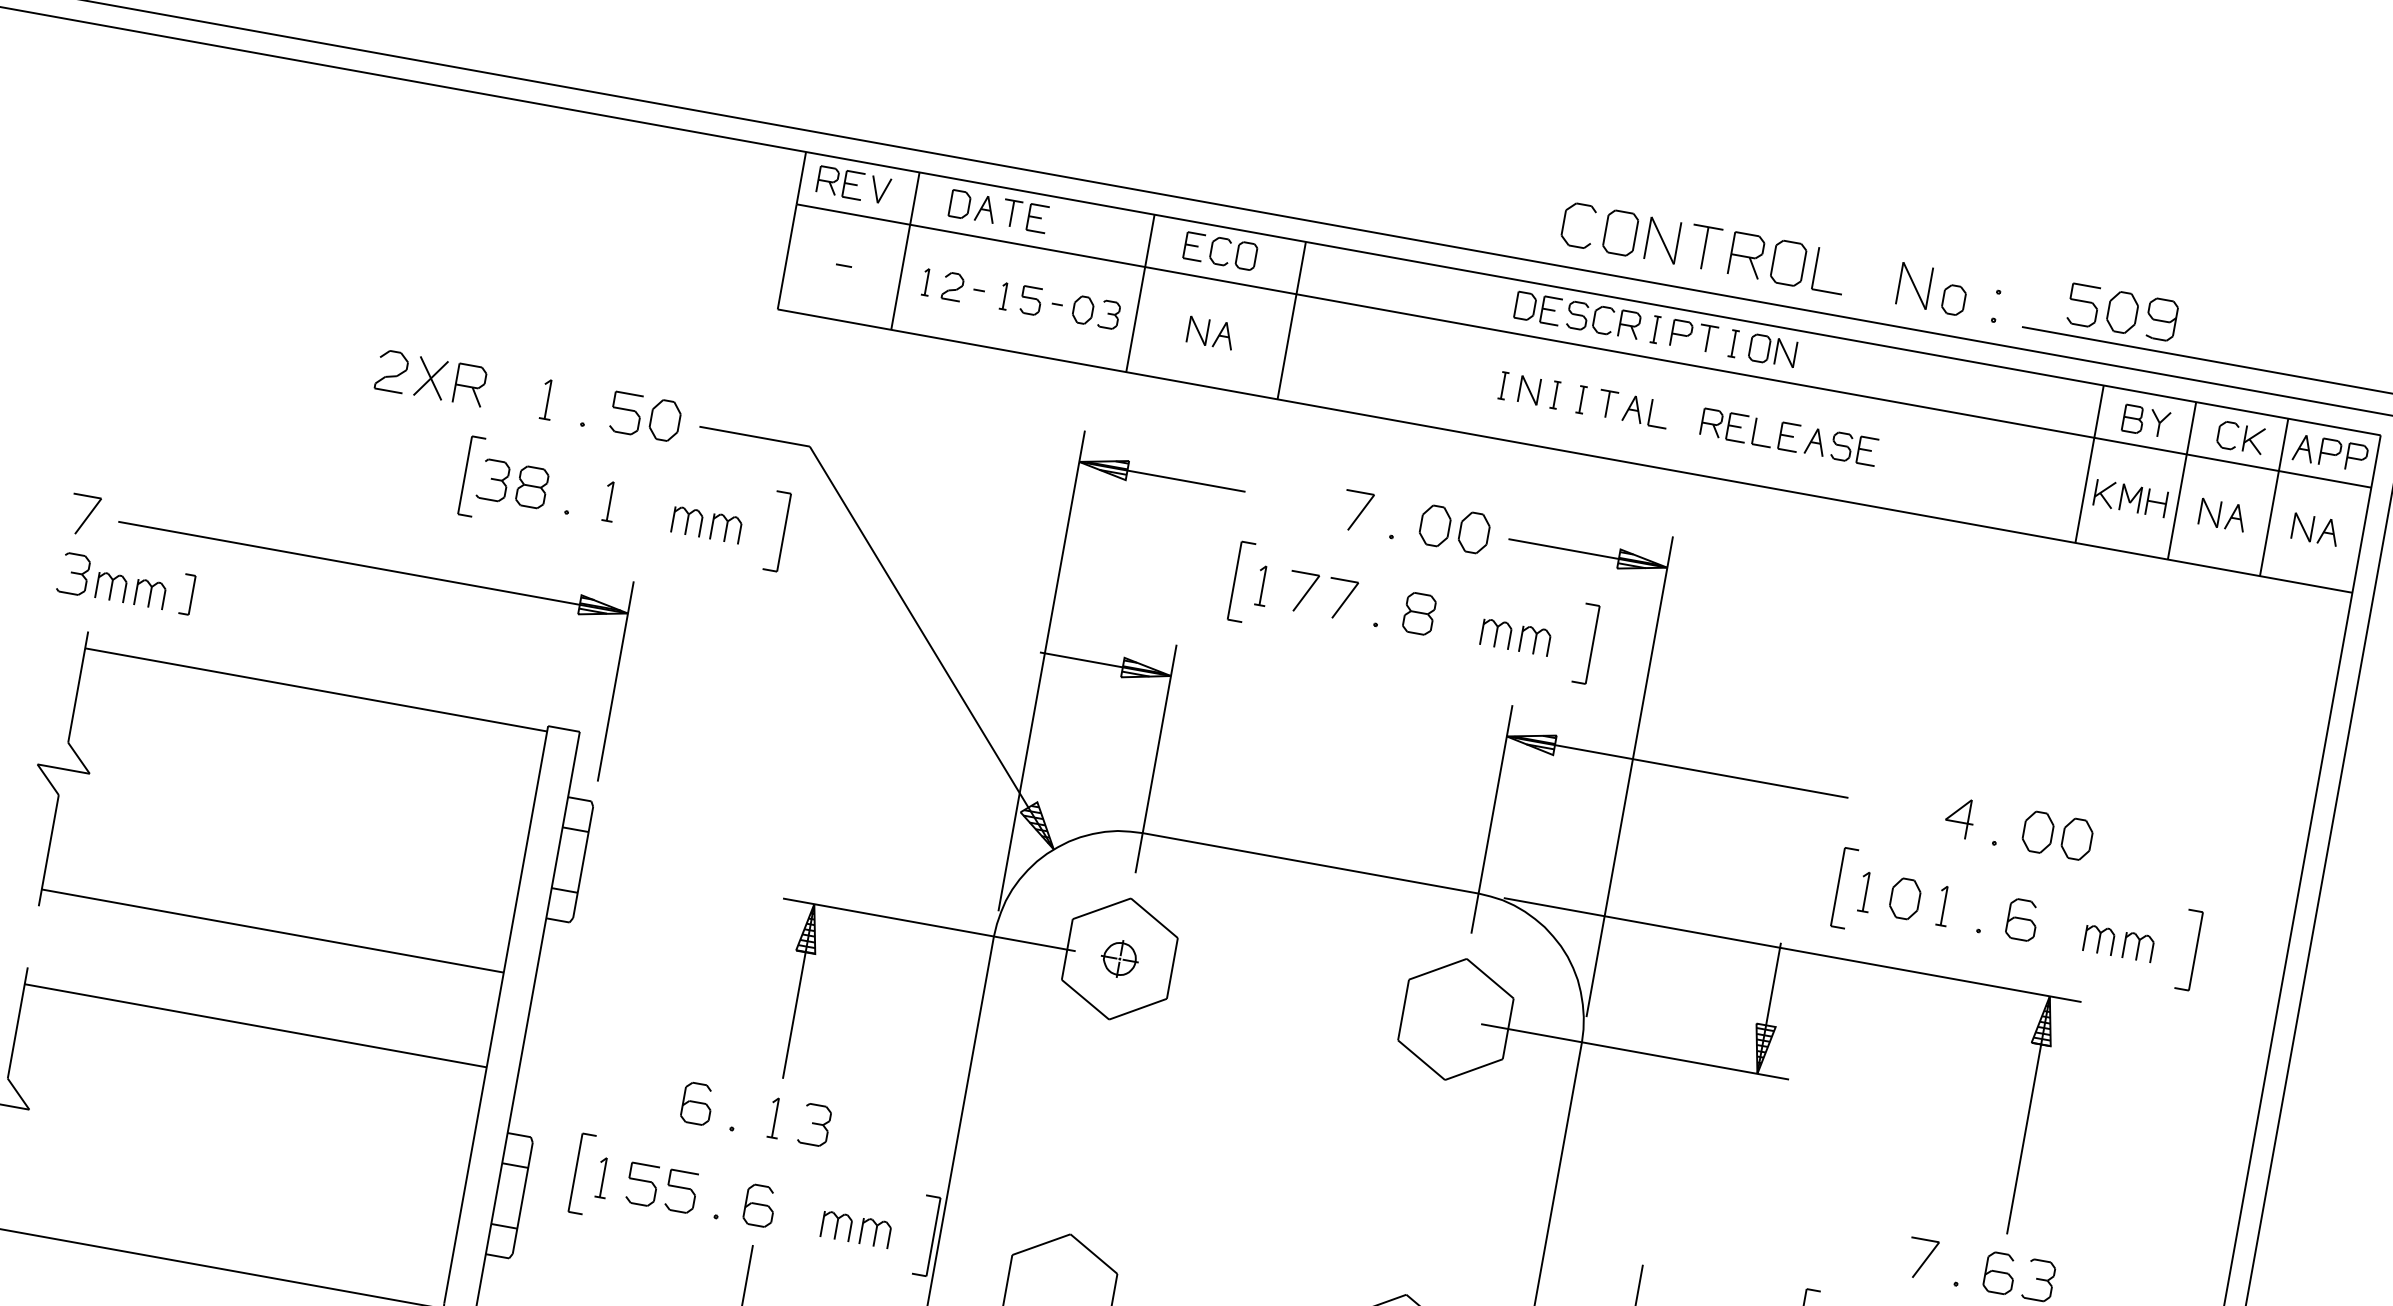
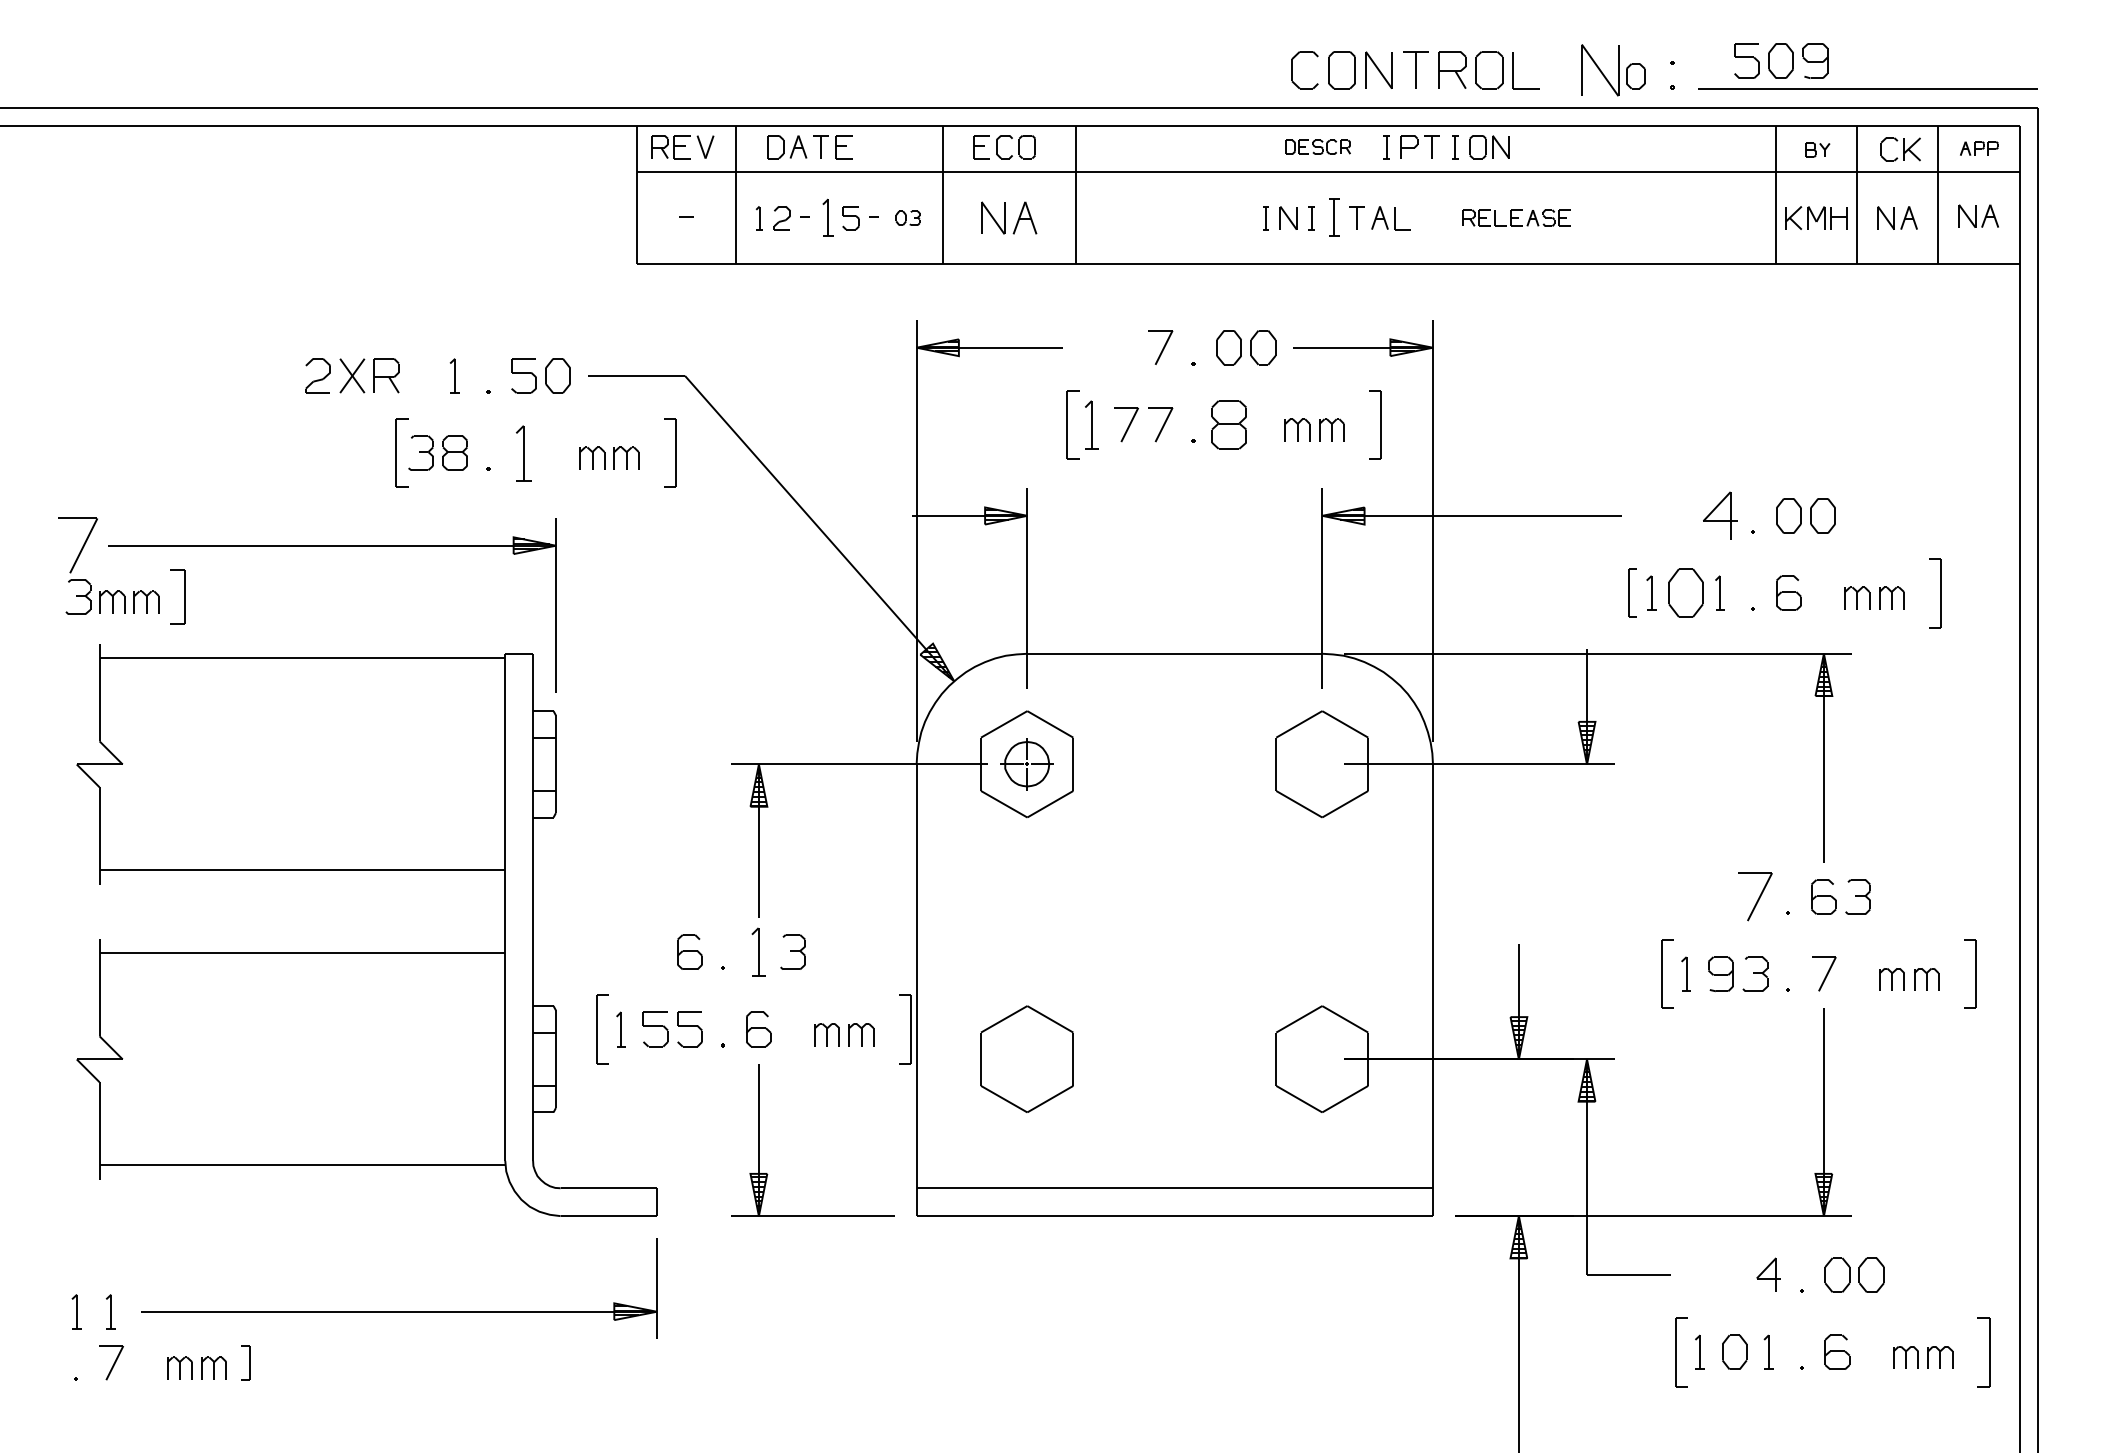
part: (1913, 284) -> (1599, 69), size x1.4
part: (1004, 296) -> (827, 218), size x1.6
part: (1095, 312) -> (907, 218), size x0.6
part: (1576, 316) -> (1317, 147), size x0.6
part: (1210, 332) -> (1008, 217), size x1.4
part: (1581, 400) -> (1334, 218), size x1.6
part: (2145, 421) -> (1817, 150), size x0.6
part: (1788, 437) -> (1516, 218), size x0.7
part: (2330, 452) -> (1979, 148), size x0.6
part: (610, 500) -> (523, 452), size x1.6
part: (84, 515) -> (78, 545), size x1.6
part: (1262, 585) -> (1091, 424), size x1.4
part: (187, 593) -> (178, 596), size x1.6
part: (1418, 613) -> (1228, 424), size x1.4
part: (1959, 817) -> (1719, 515), size x1.4
part: (1844, 888) -> (1632, 593), size x0.7
part: (1904, 898) -> (1685, 592), size x1.4
part: (1120, 959) -> (1027, 764), size x1.6
part: (775, 1117) -> (758, 951), size x1.4
part: (1922, 1258) -> (1755, 896), size x1.4

